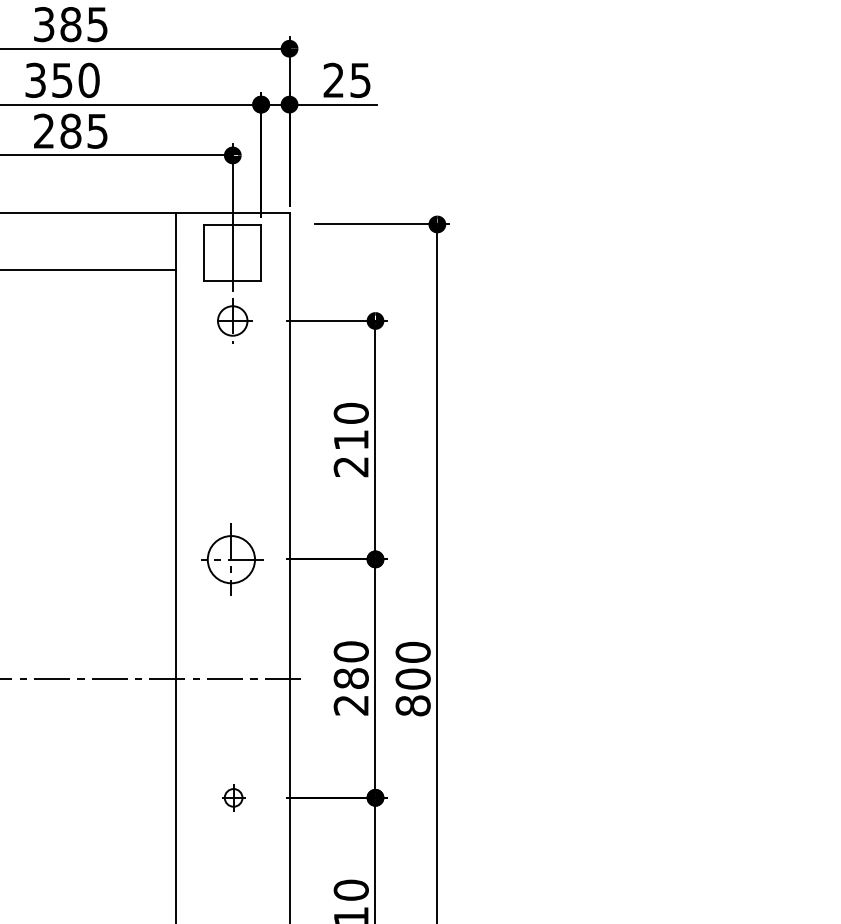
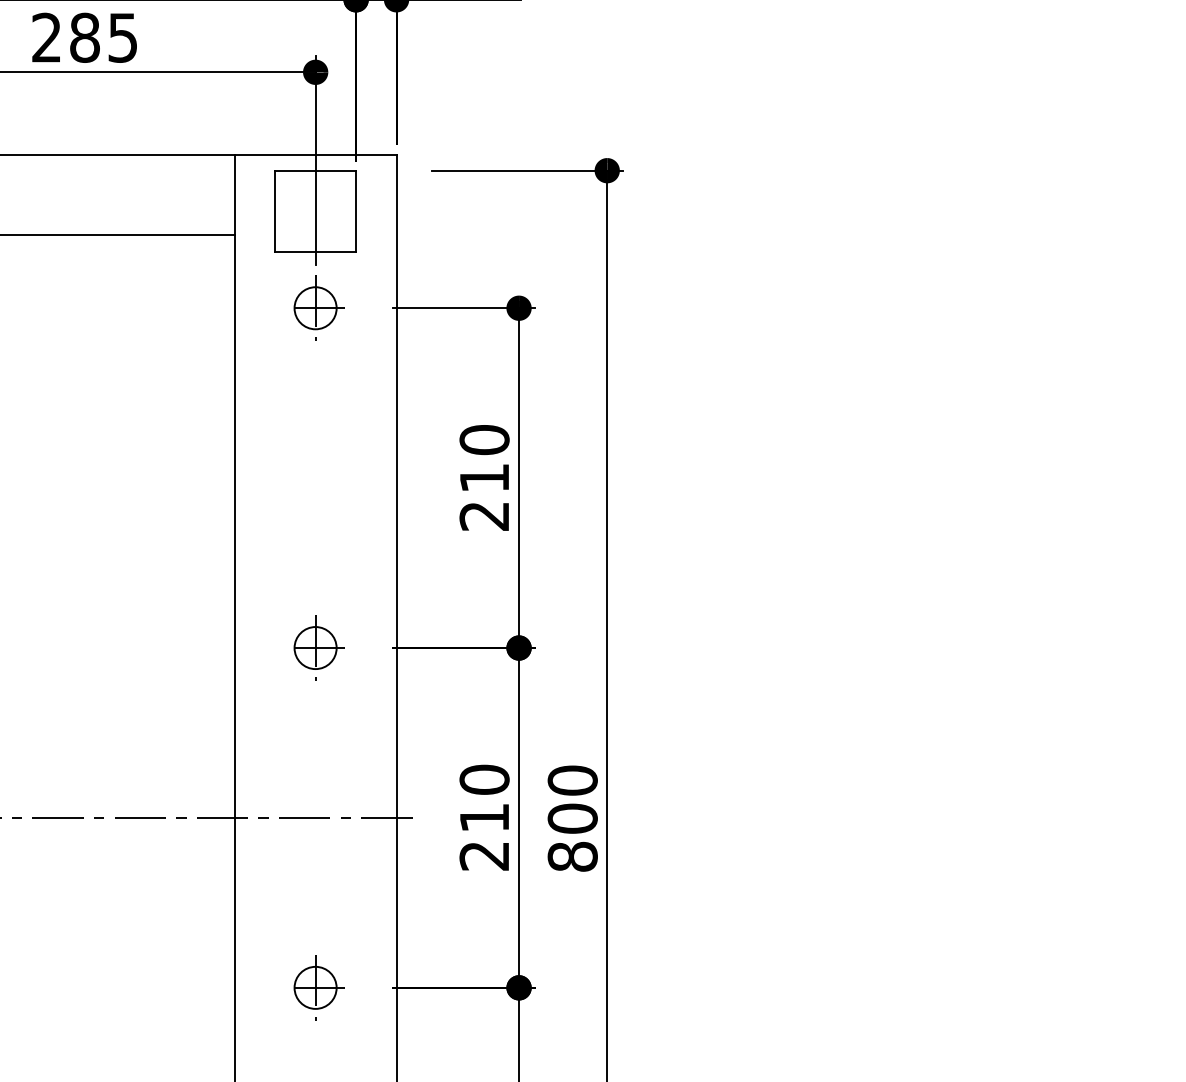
part: (234, 558) -> (318, 646), size x0.62
text: (350, 678) -> (483, 817), 280 -> 210
part: (234, 797) -> (318, 987), size x1.67

